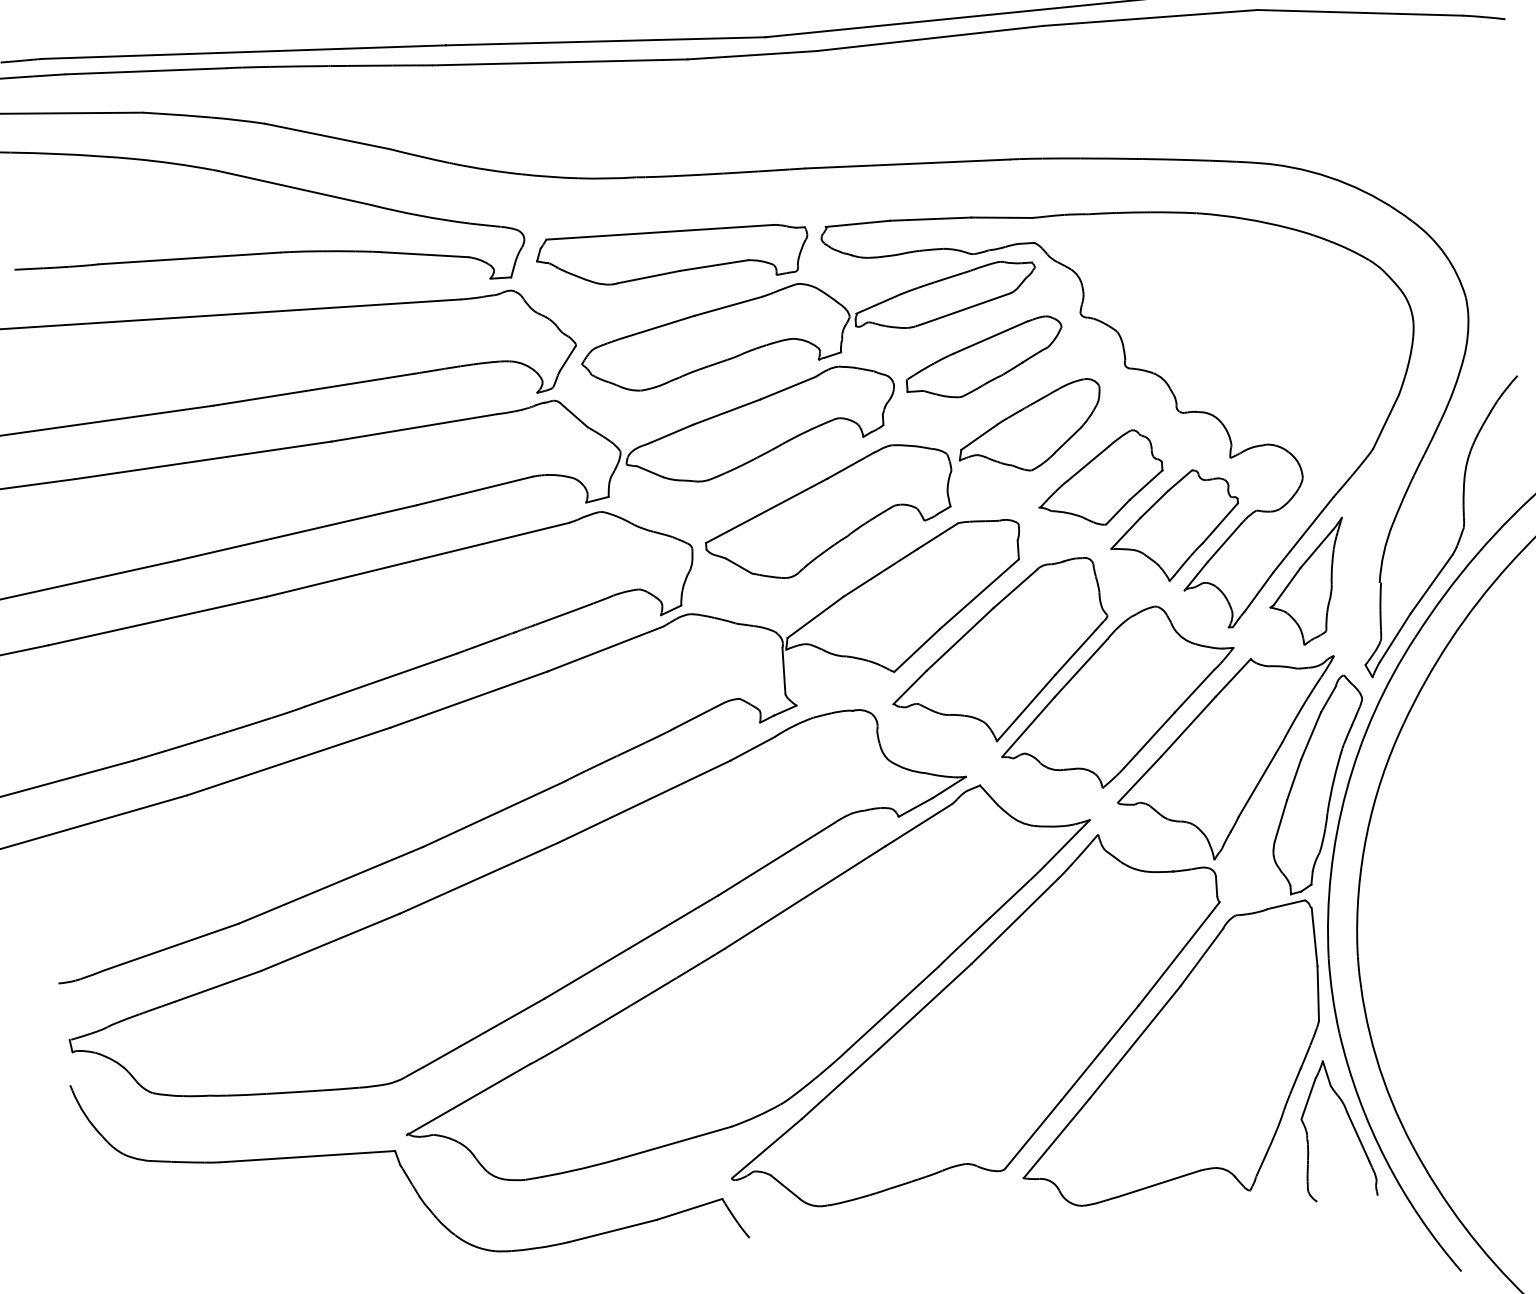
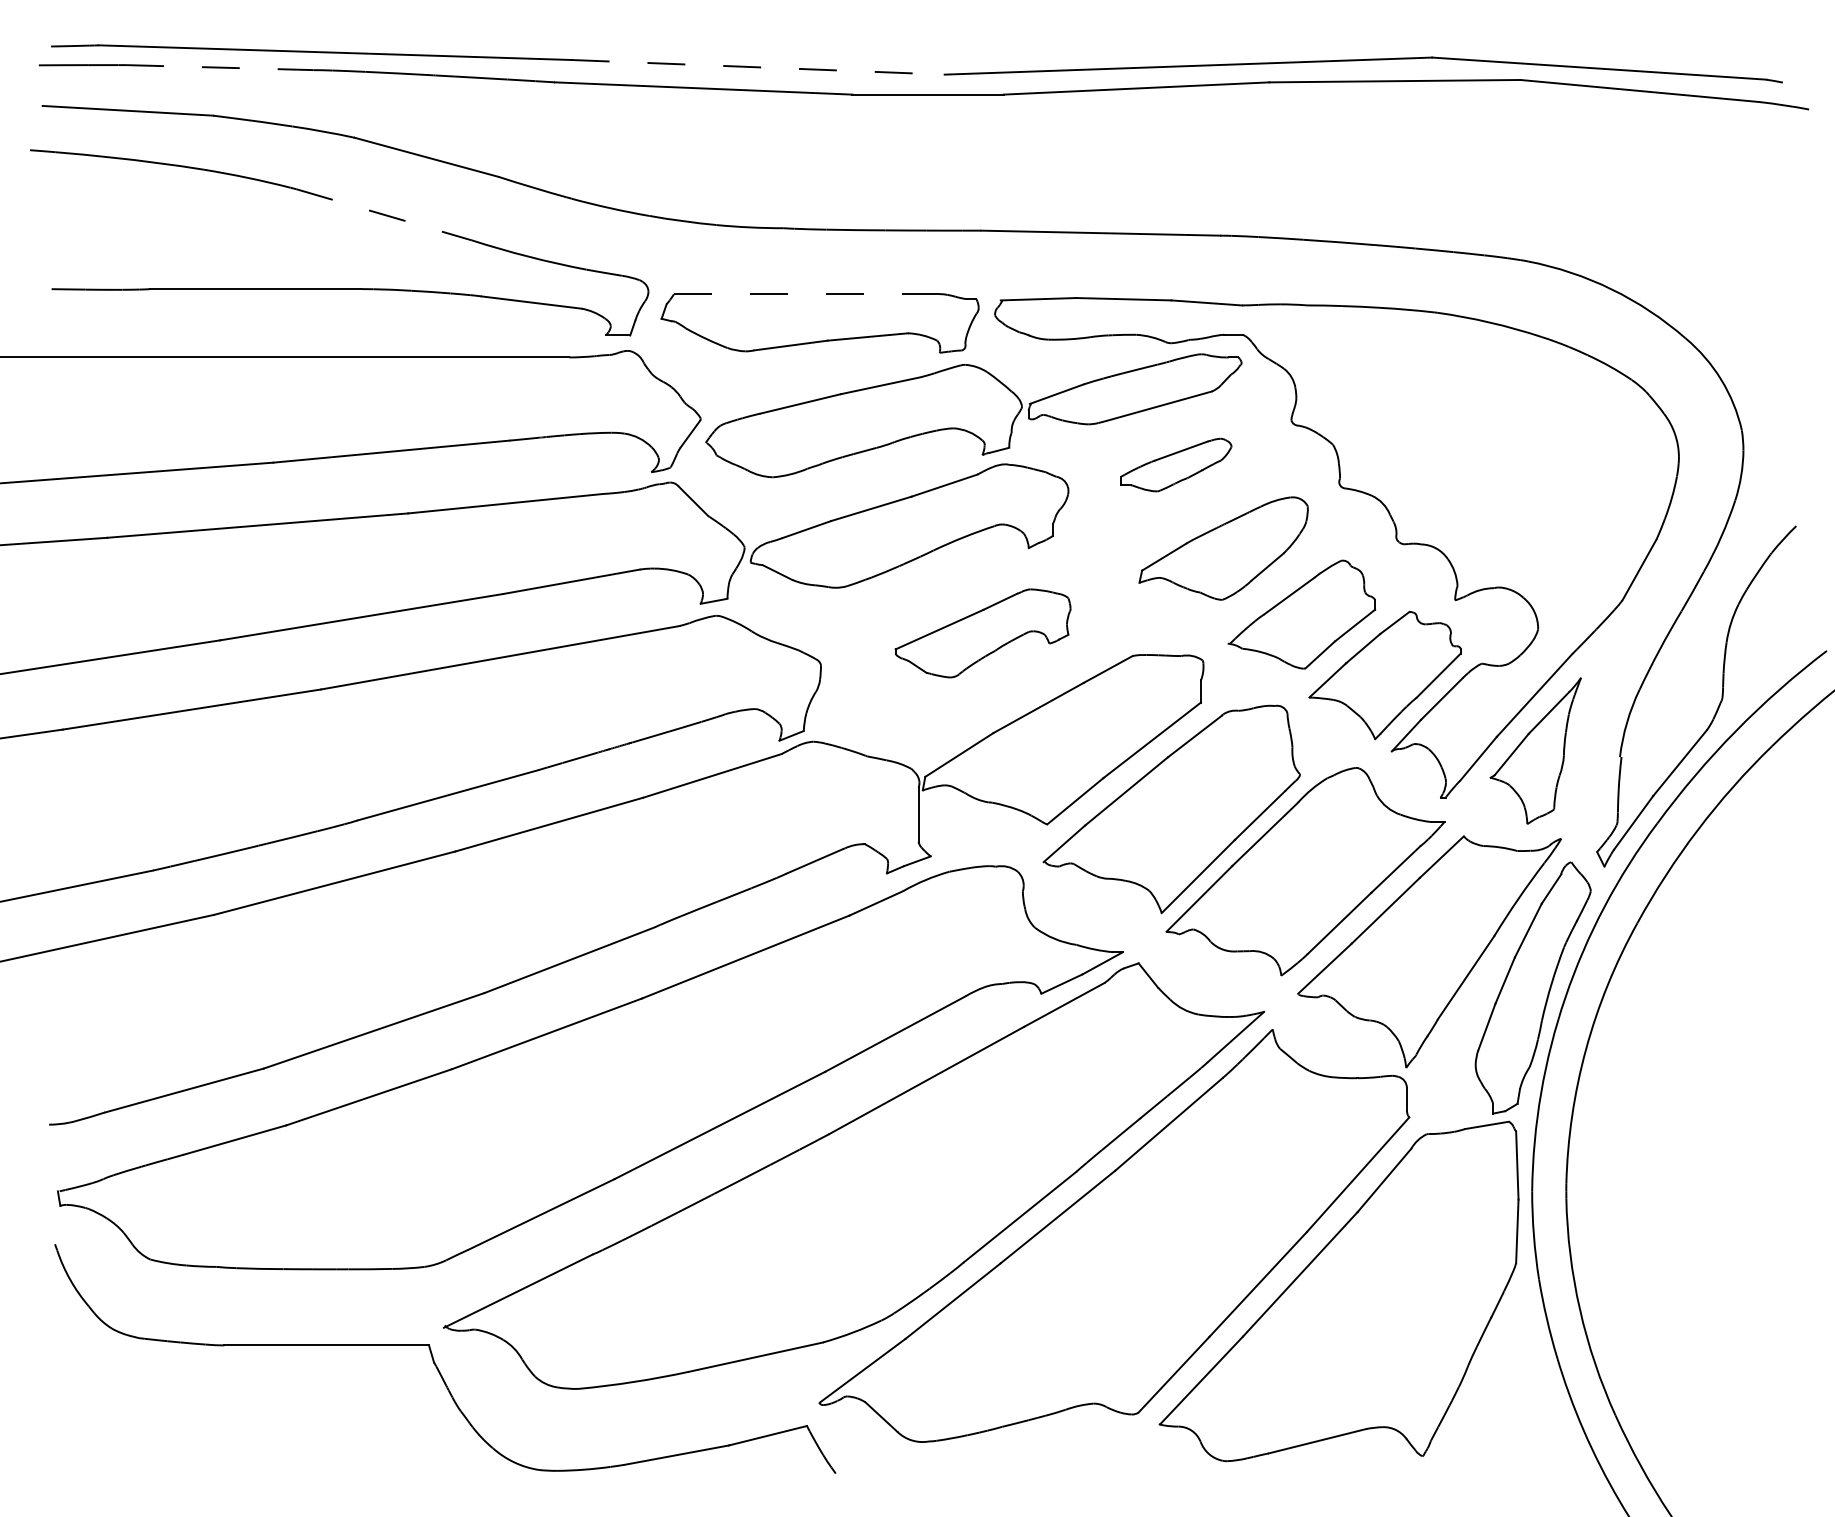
line: (605, 41) -> (758, 67), solid -> dashed
line: (145, 71) -> (219, 67), solid -> dashed
line: (294, 187) -> (384, 214), solid -> dashed
line: (660, 232) -> (807, 294), solid -> dashed
part: (984, 357) -> (1176, 464), size x0.6
part: (828, 512) -> (982, 633), size x0.6
part: (1350, 1122) -> (1545, 1384), removed

